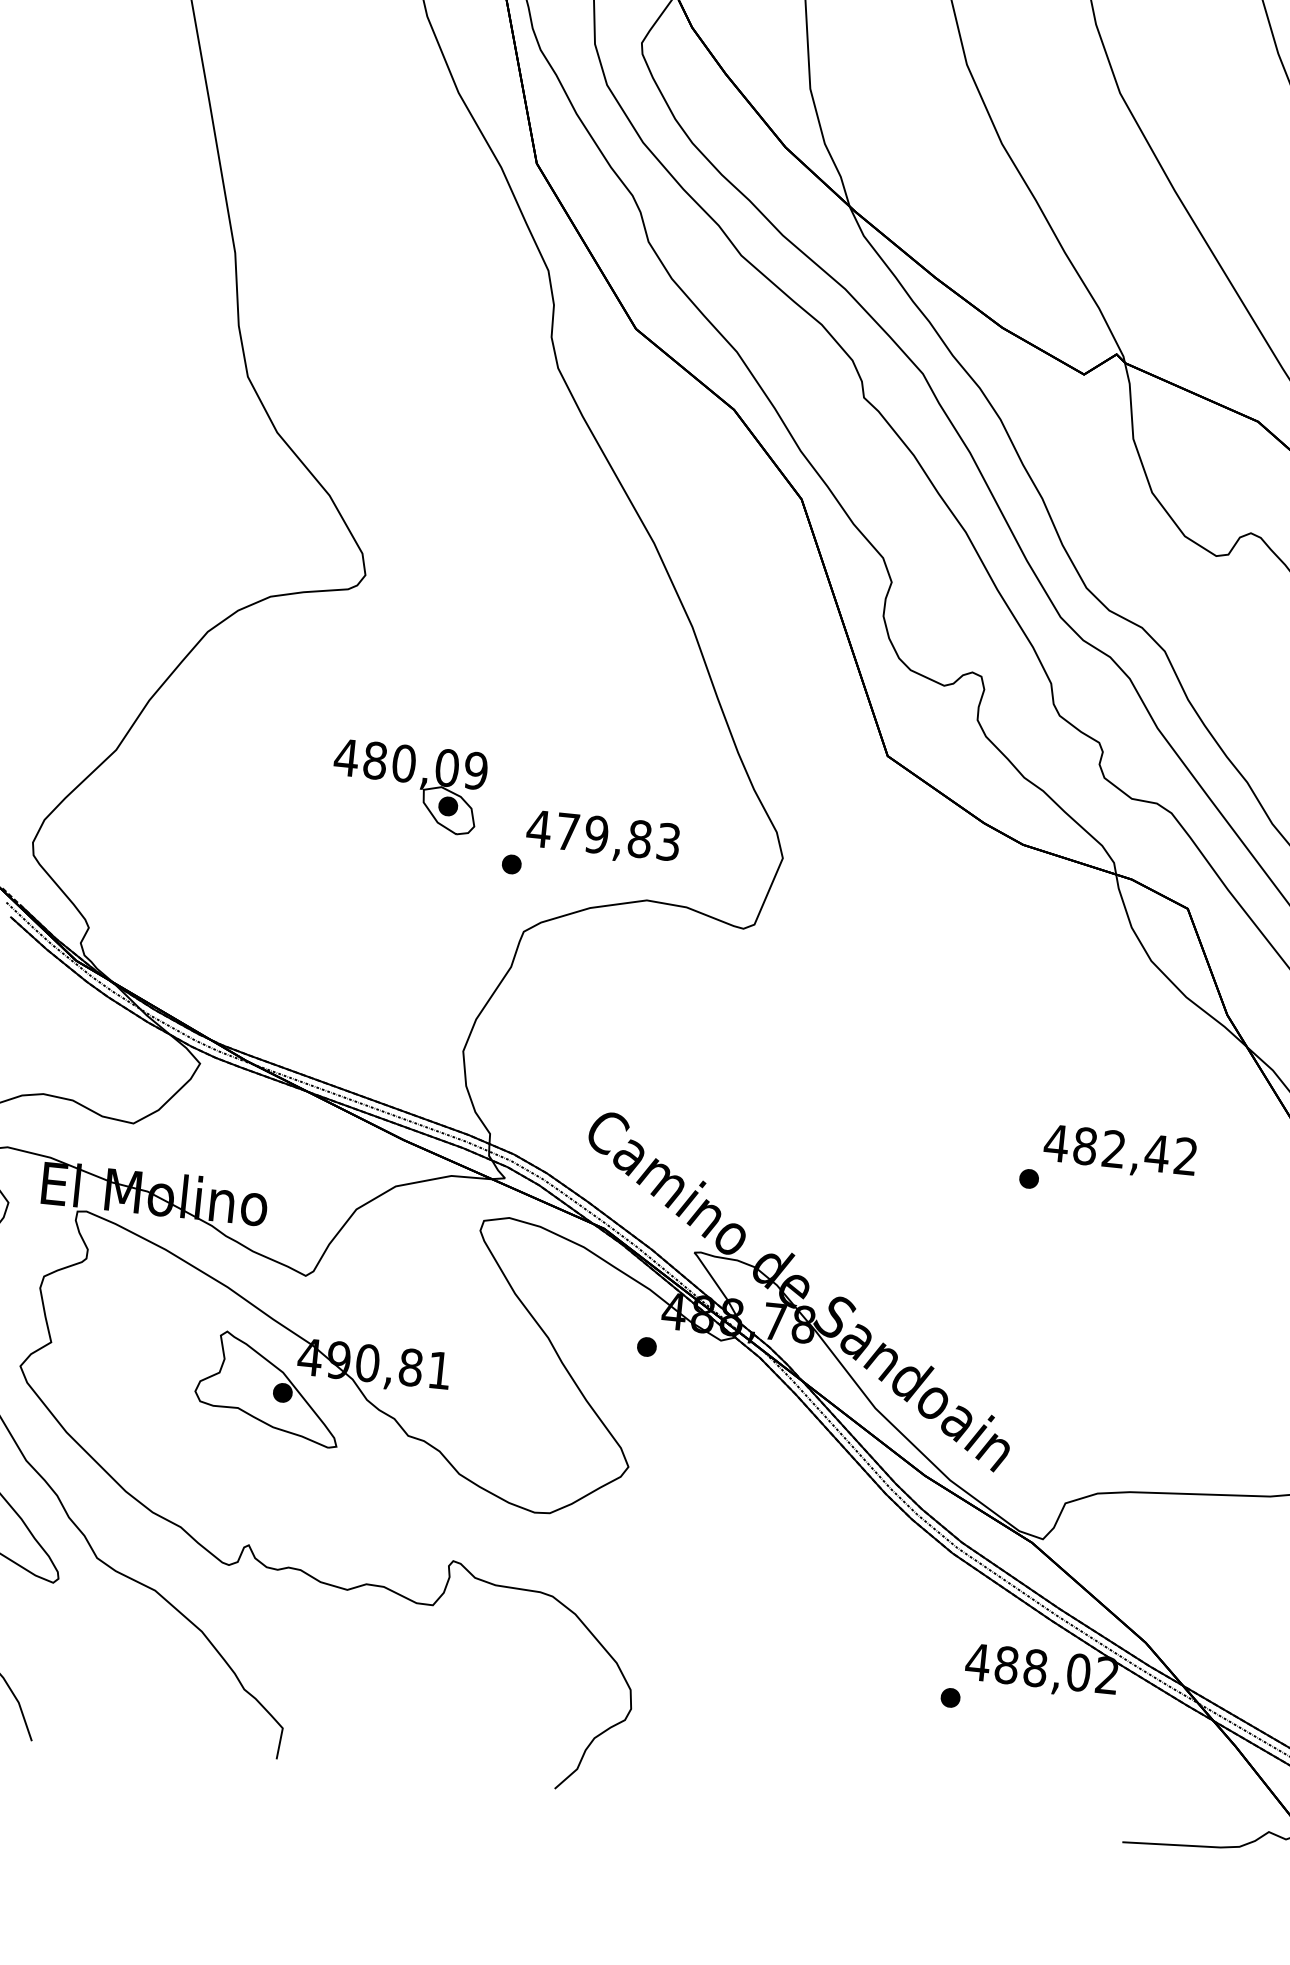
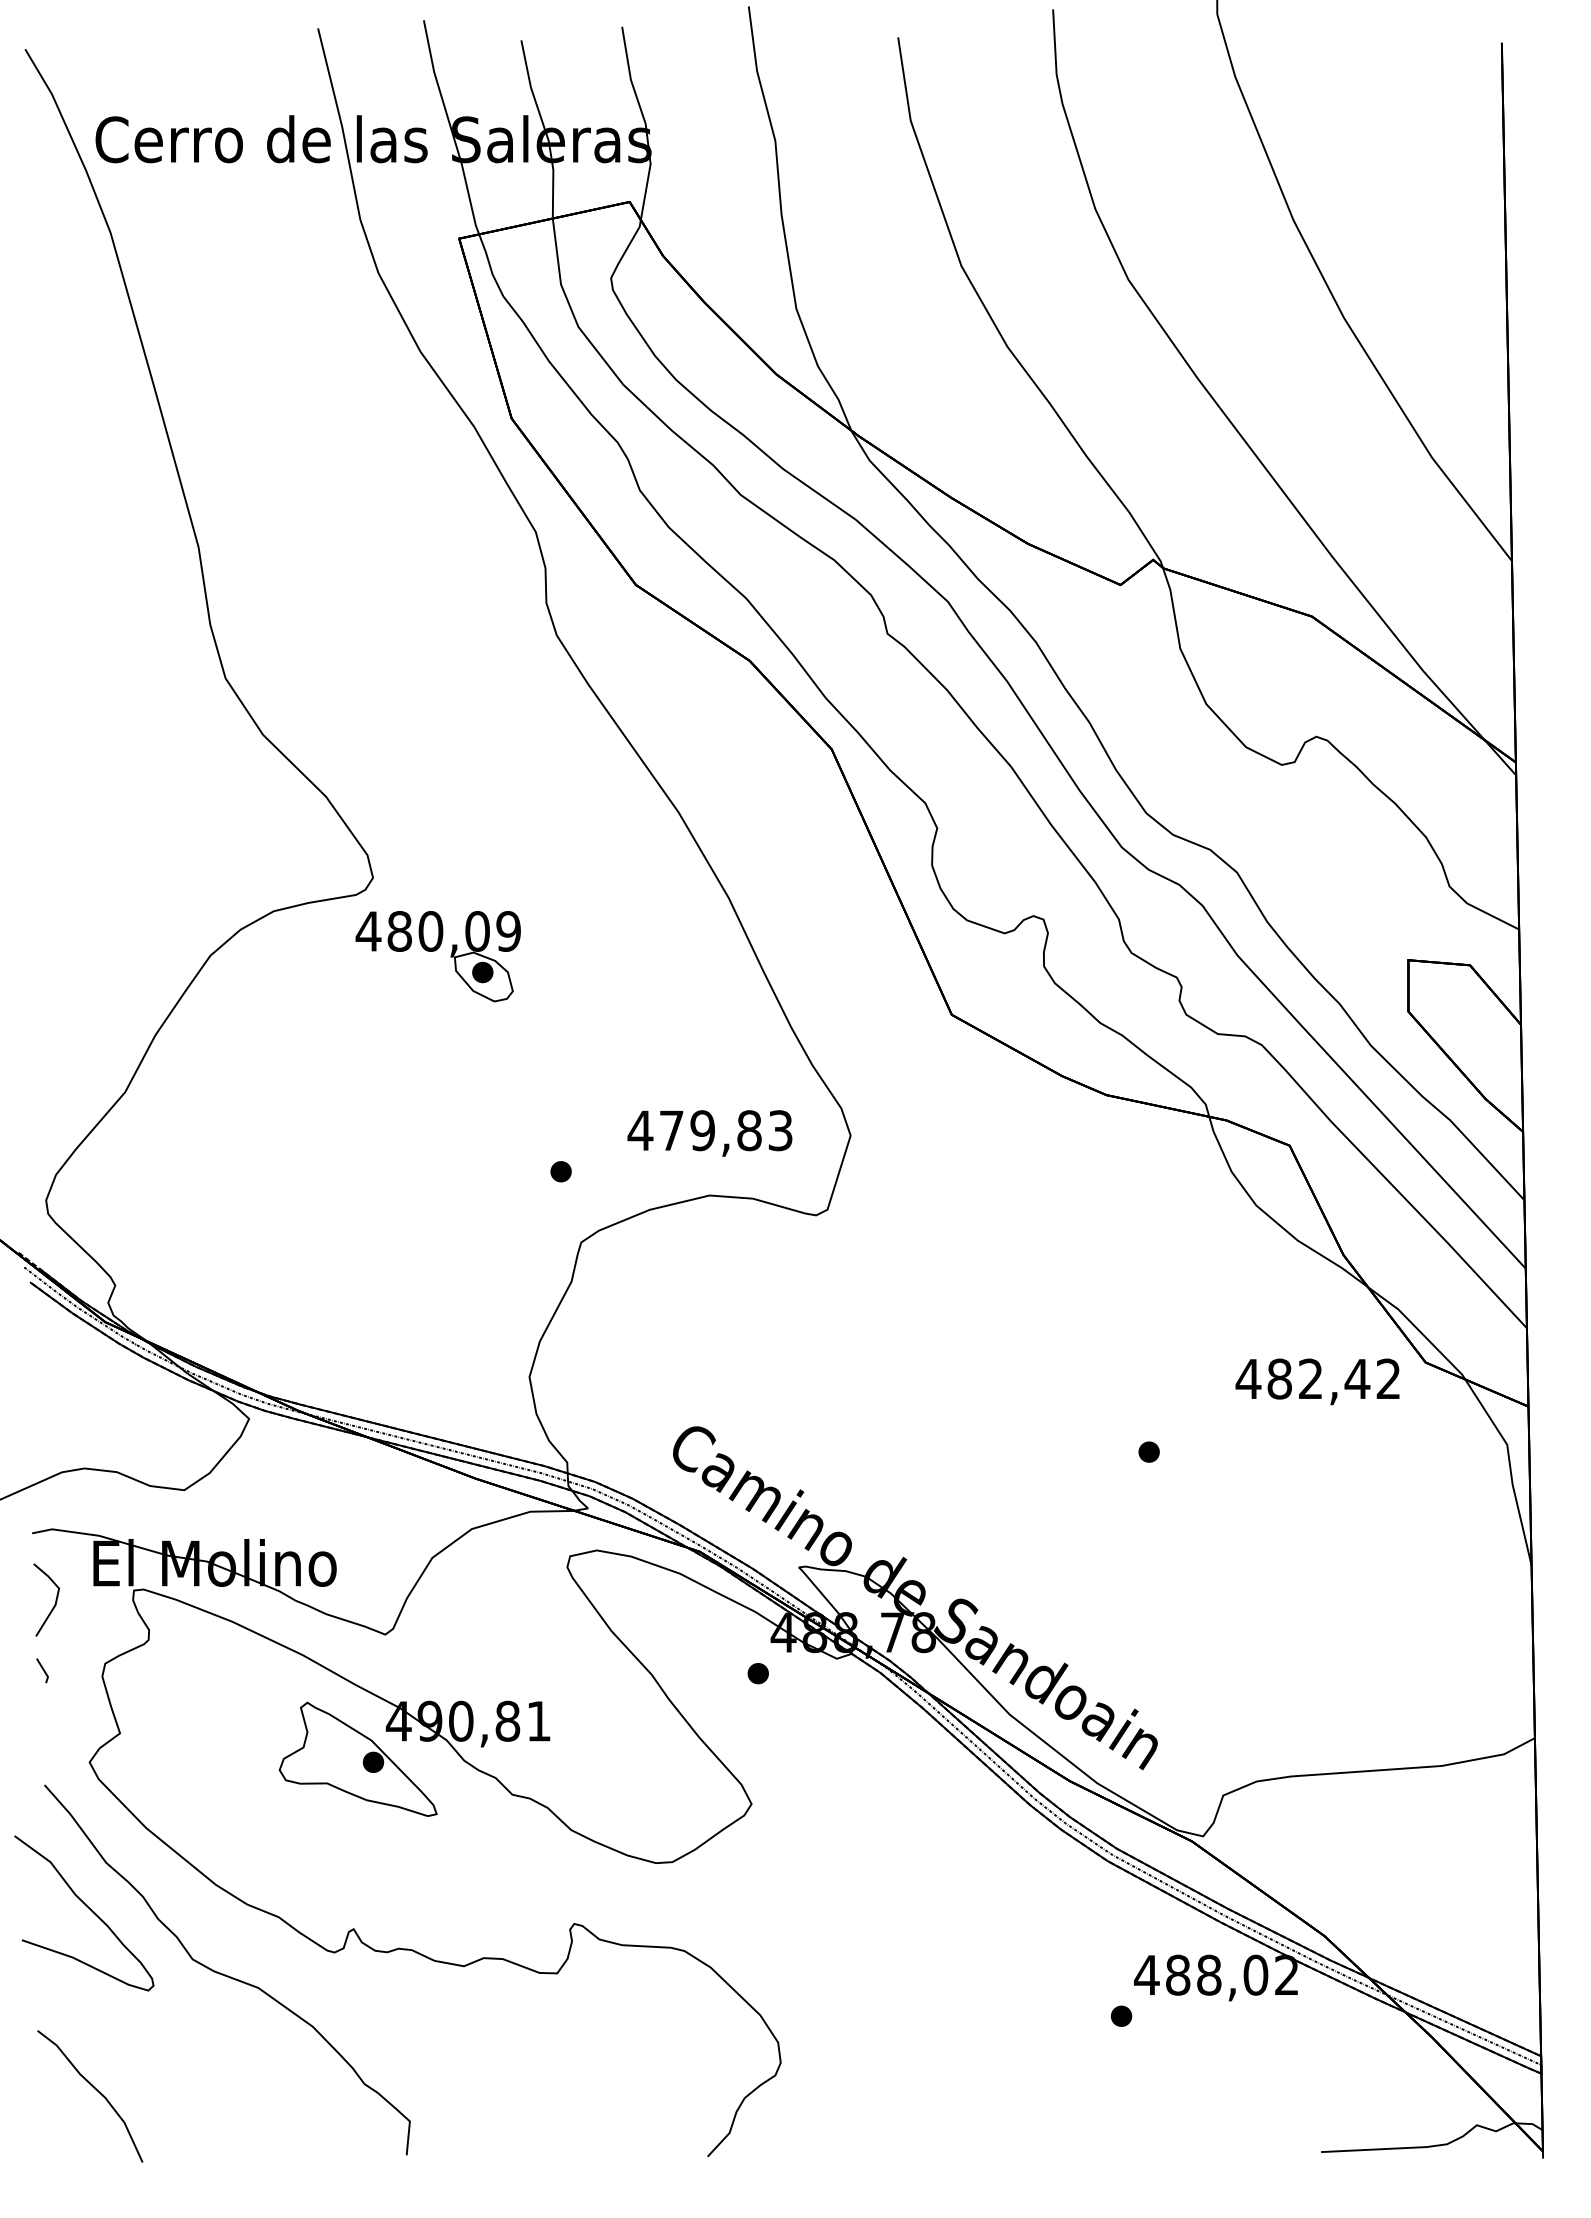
part: (407, 787) -> (437, 956), moved
text: (602, 837) -> (709, 1133), moved
text: (1119, 1152) -> (1317, 1381), moved

